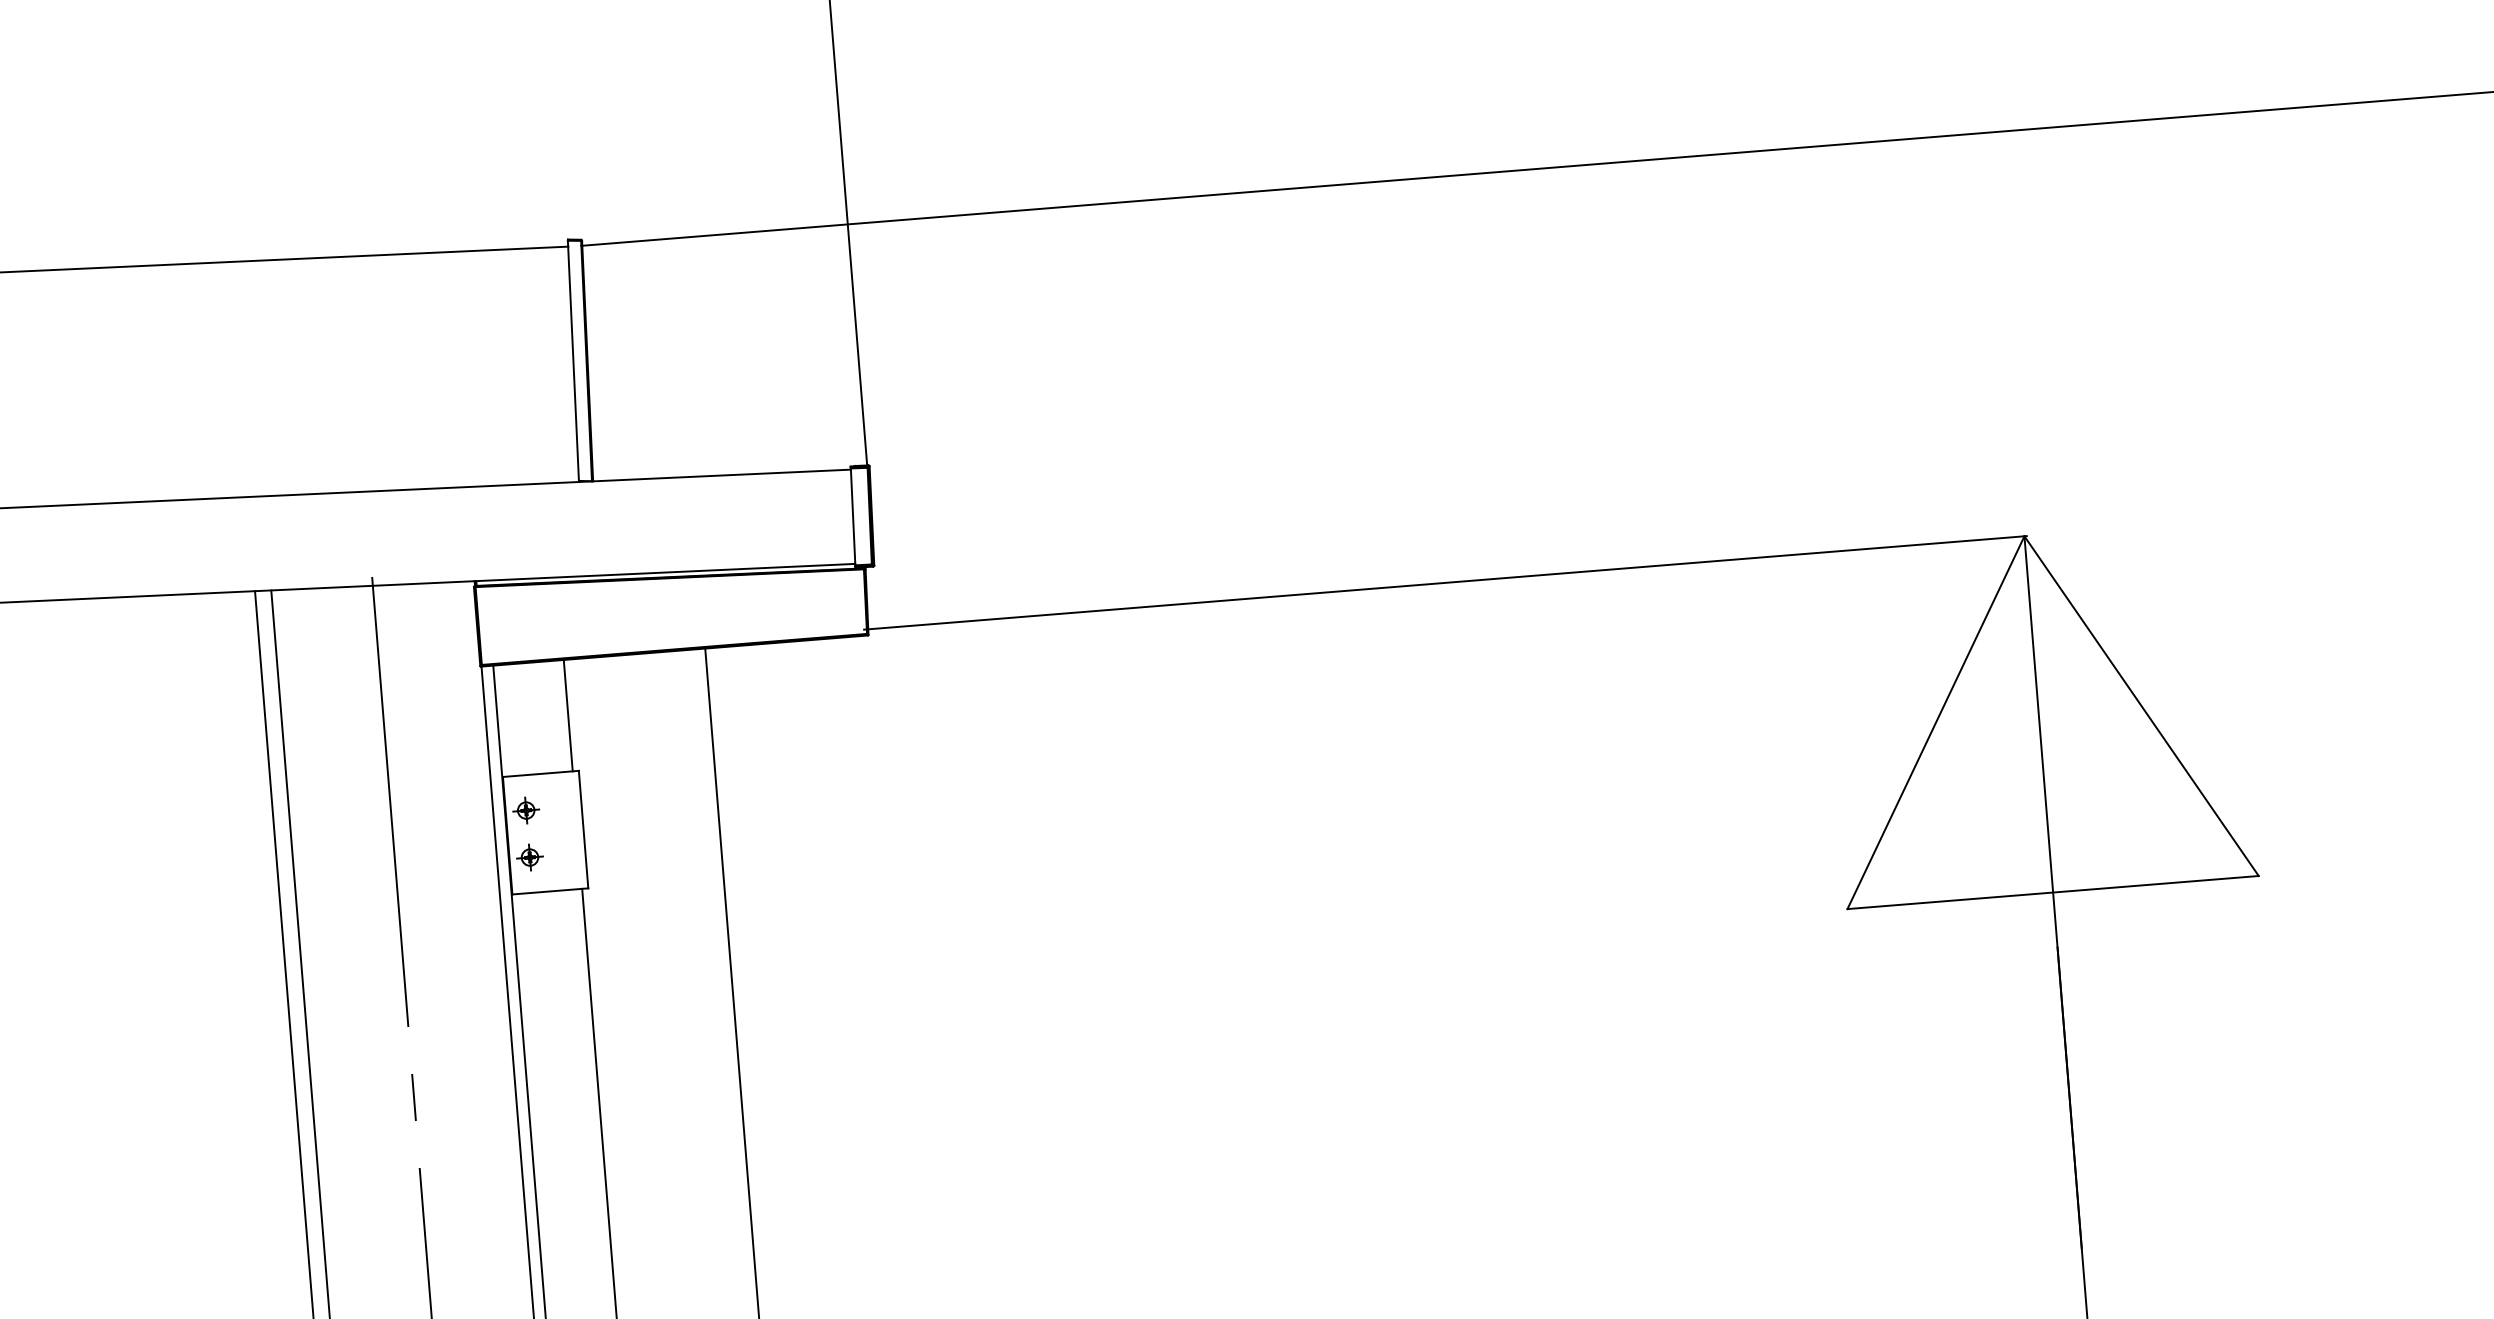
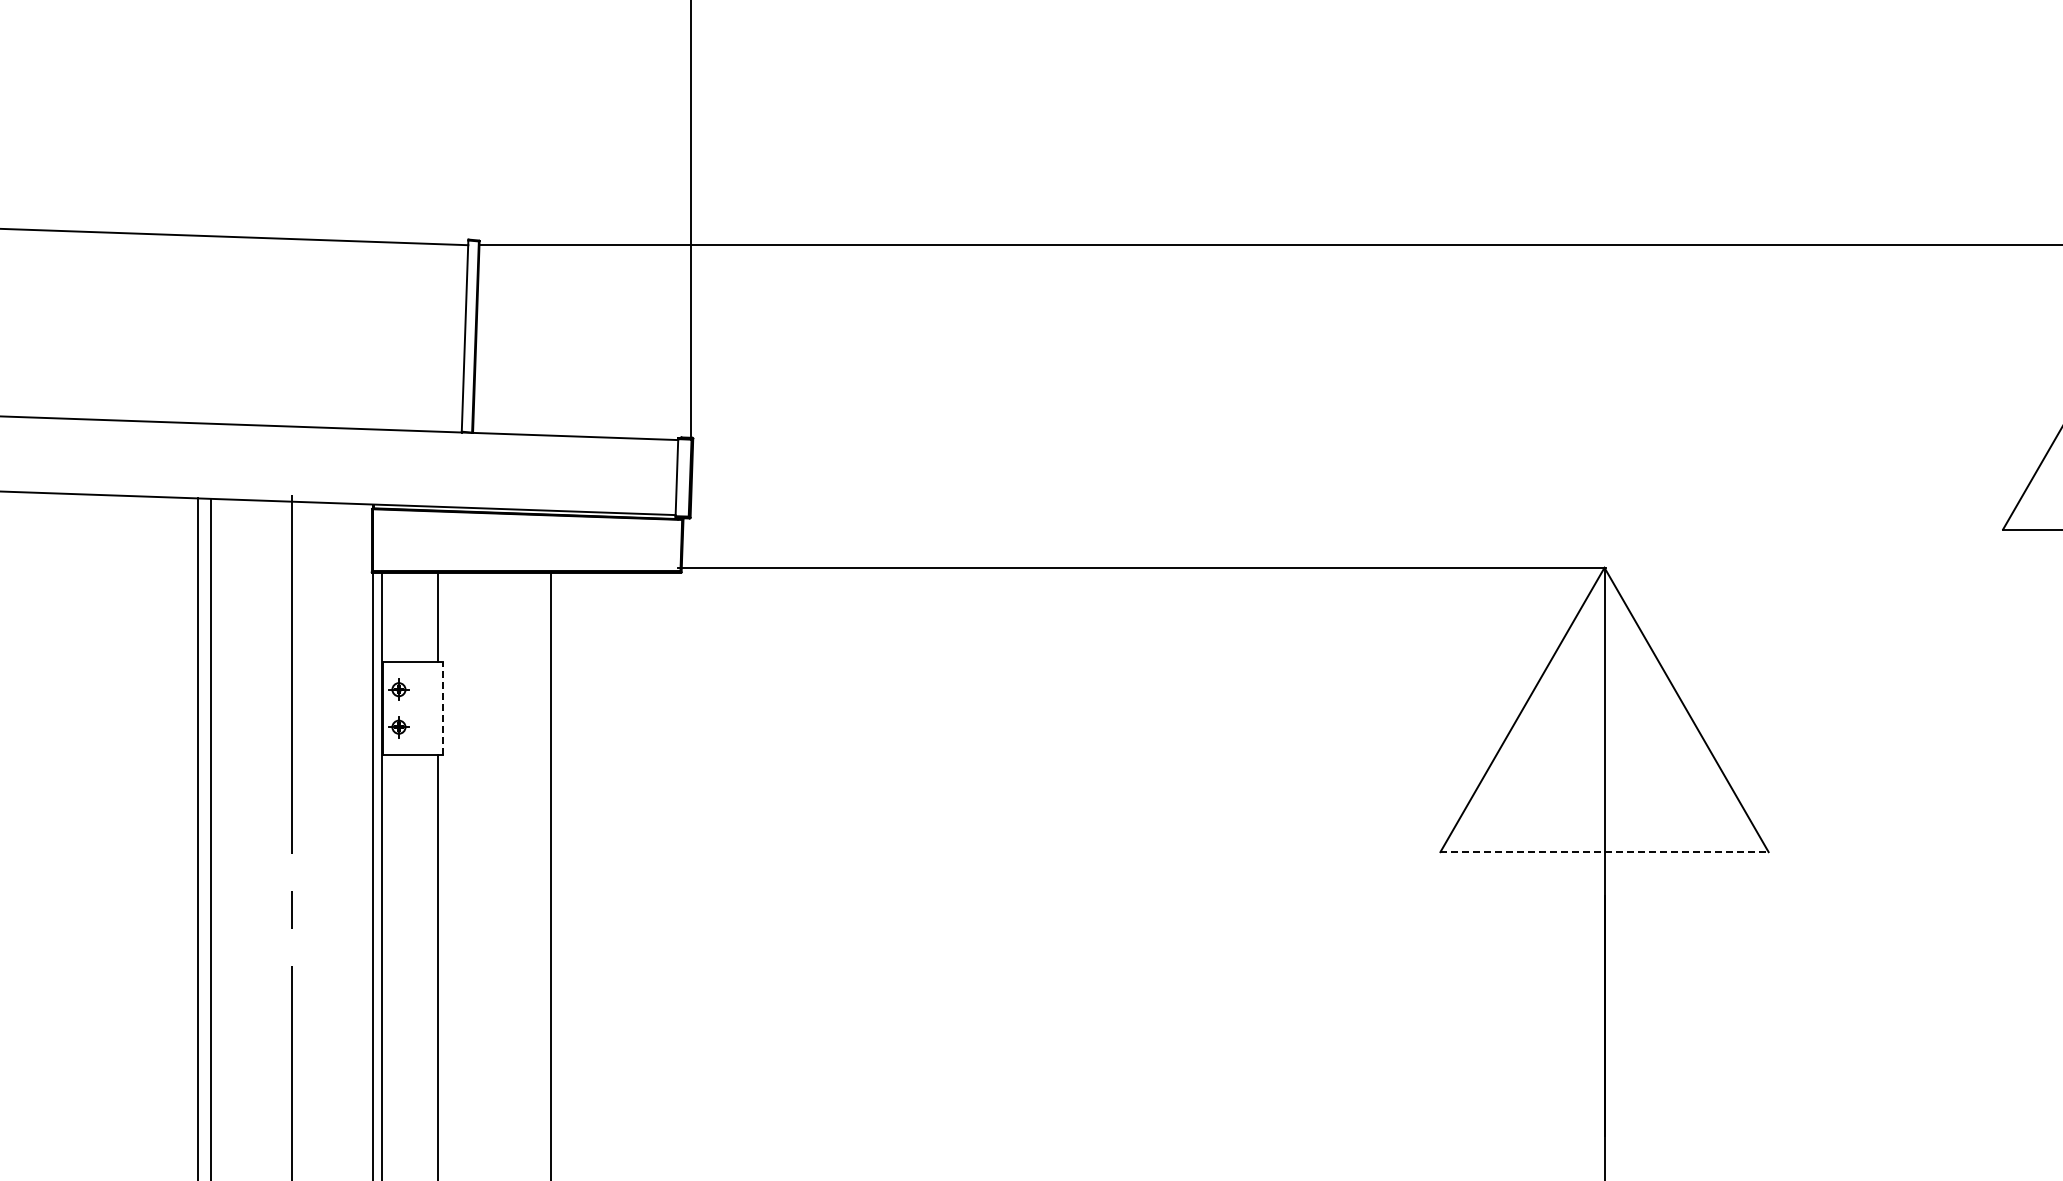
line: (583, 829) -> (443, 708), solid -> dashed
line: (2054, 892) -> (1605, 852), solid -> dashed

